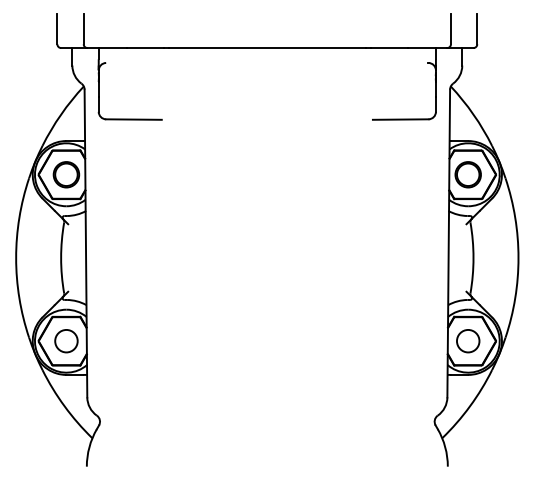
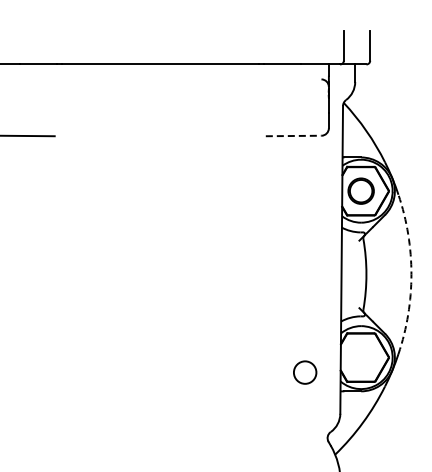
line: (400, 119) -> (293, 135), solid -> dashed
arc: (518, 258) -> (411, 274), solid -> dashed
circle: (468, 341) -> (305, 372), moved

